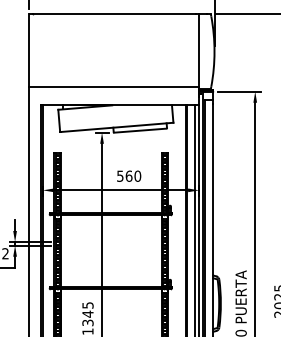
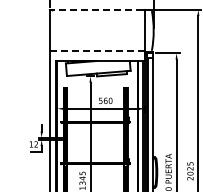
line: (114, 13) -> (97, 9), solid -> dashed
line: (114, 86) -> (97, 50), solid -> dashed

